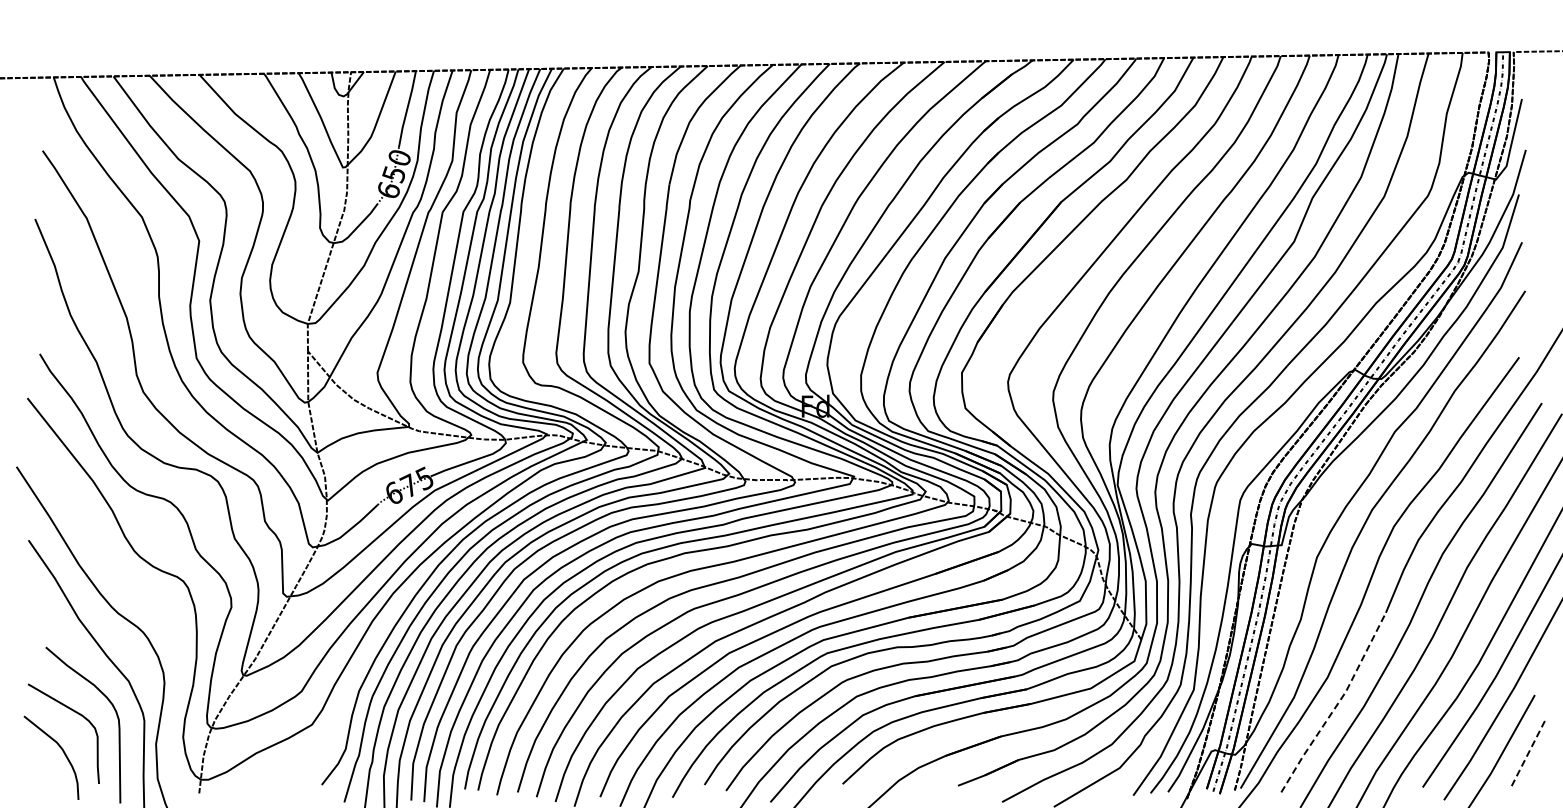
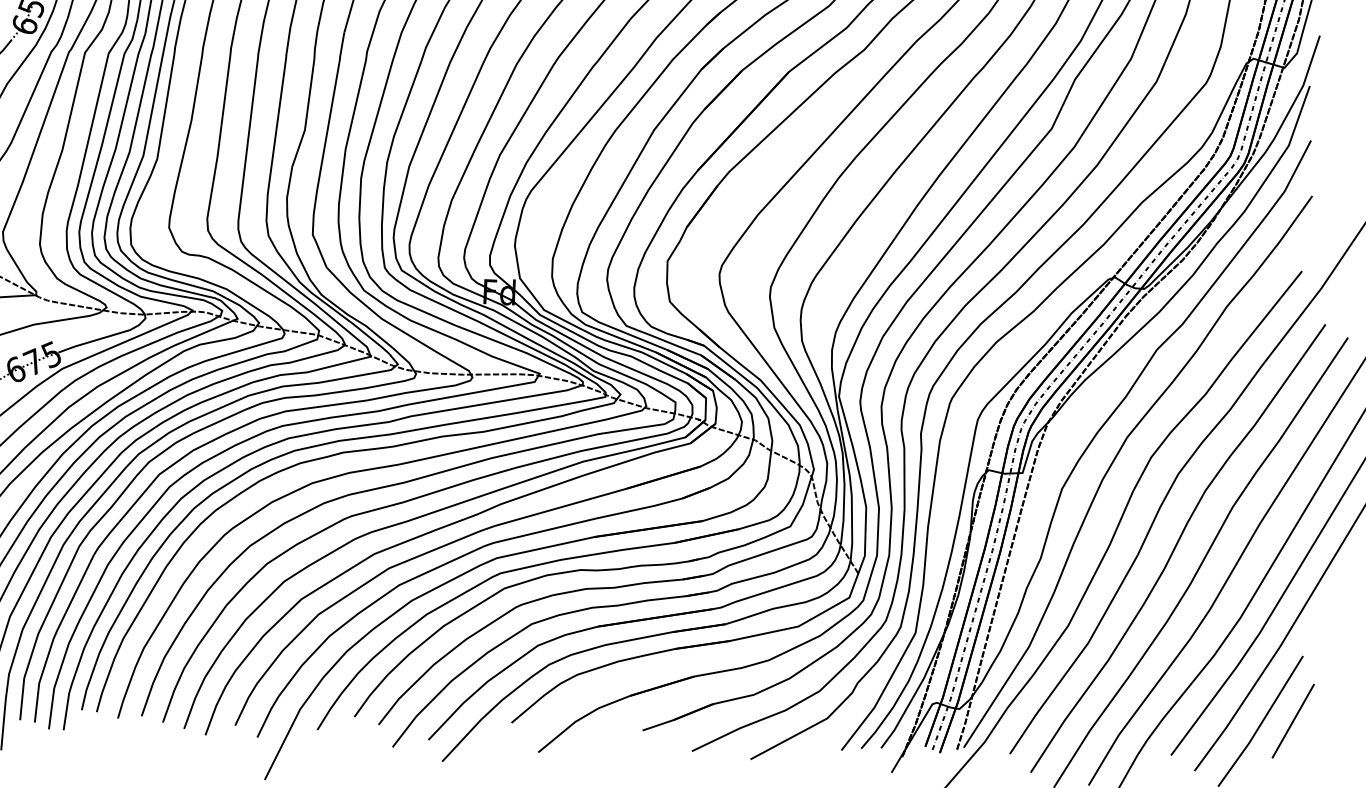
line: (1337, 704) -> (1078, 656), dashed -> solid
line: (1529, 752) -> (1294, 721), dashed -> solid

